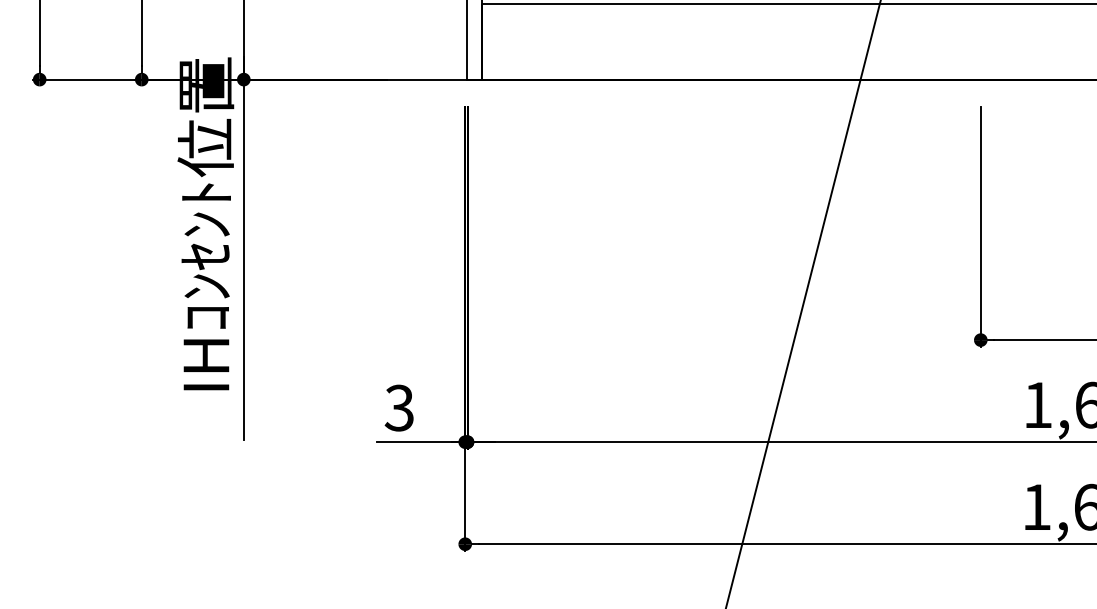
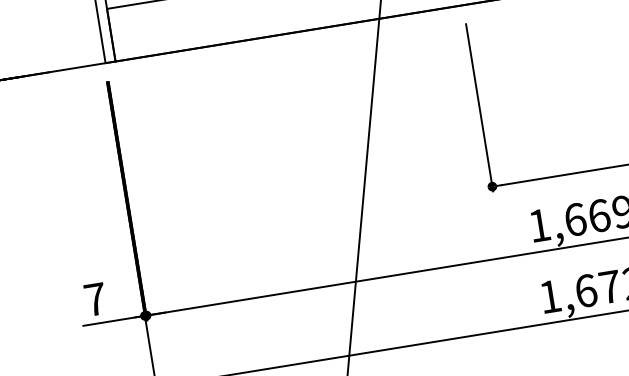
text: (399, 407) -> (95, 299), 3 -> 7

